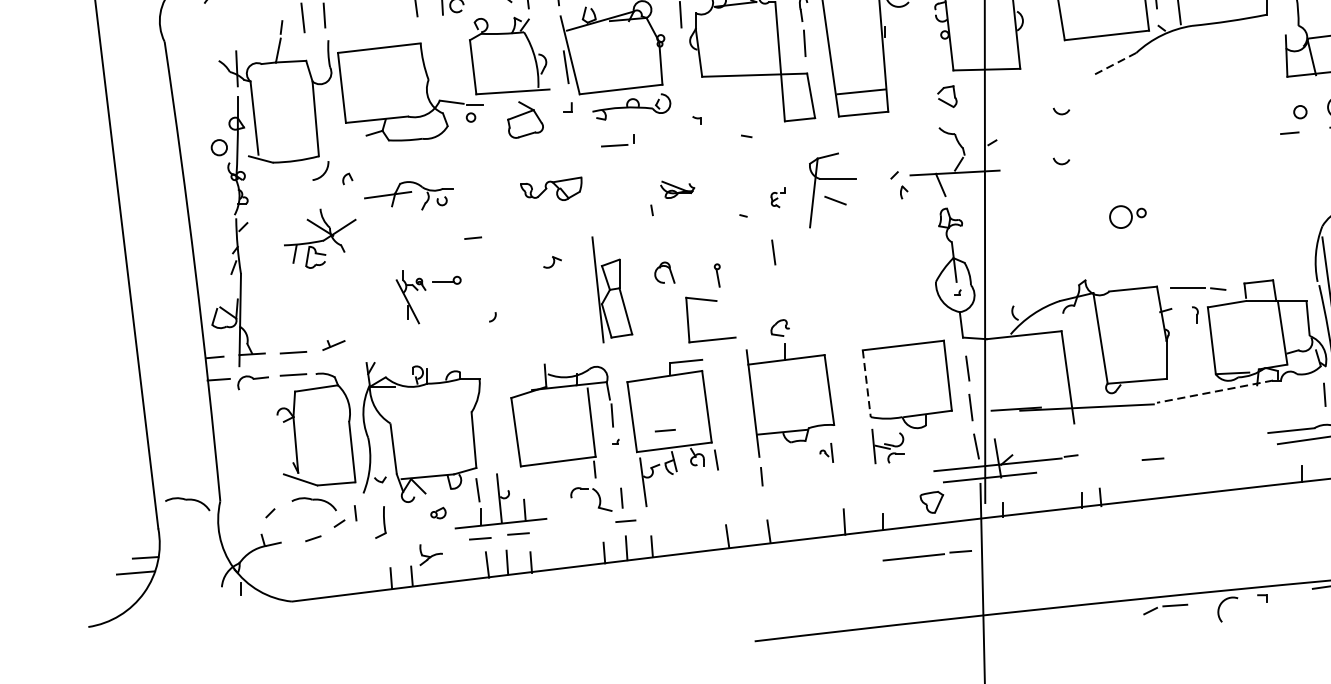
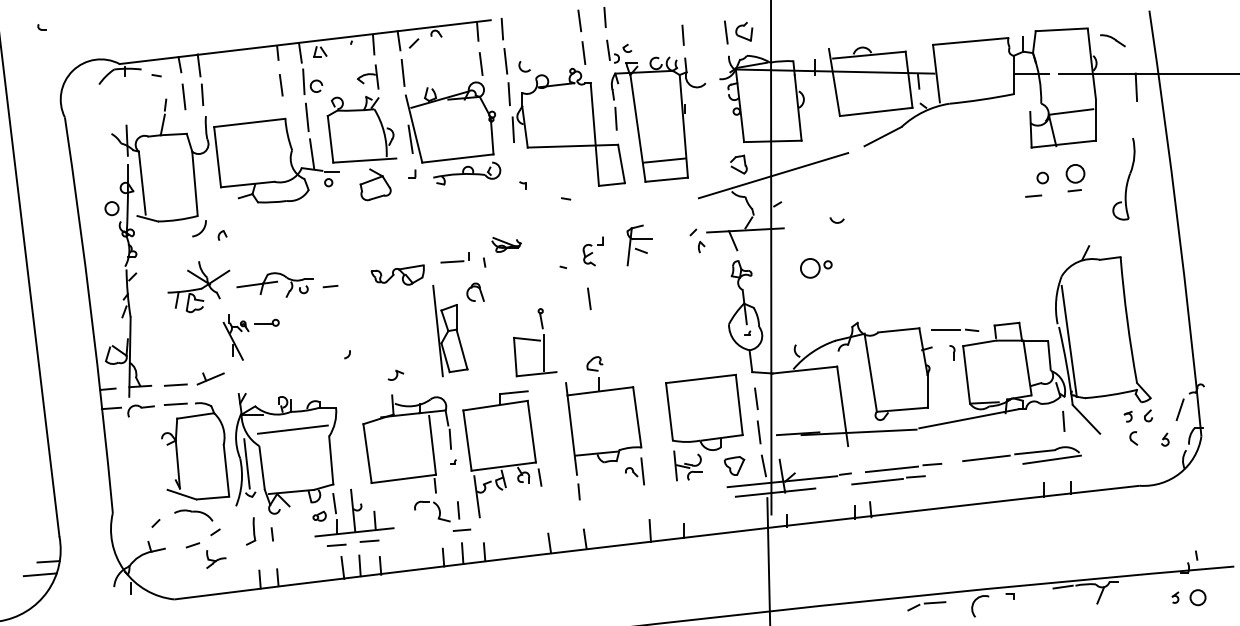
line: (445, 41) -> (306, 117), added
line: (685, 55) -> (513, 129), added
line: (1115, 63) -> (883, 136), dashed -> solid
line: (452, 83) -> (312, 153), added
line: (987, 109) -> (773, 175), added
arc: (1059, 112) -> (835, 178), removed
part: (617, 140) -> (454, 257), moved
part: (550, 188) -> (397, 274), moved
part: (831, 190) -> (639, 245), size x0.62
part: (408, 195) -> (274, 284), moved
part: (777, 197) -> (592, 251), size x1.67
part: (1128, 217) -> (816, 268), moved
part: (552, 261) -> (395, 374), moved
part: (664, 271) -> (475, 291), moved
part: (427, 297) -> (250, 337), moved
line: (721, 314) -> (544, 352), added
part: (333, 344) -> (210, 378), size x1.43
line: (866, 383) -> (669, 411), dashed -> solid
line: (1215, 391) -> (969, 418), dashed -> solid
line: (428, 404) -> (292, 429), added
line: (664, 429) -> (495, 451), removed
line: (1234, 437) -> (986, 458), added
line: (375, 443) -> (246, 463), added
part: (826, 452) -> (634, 471), size x1.67
line: (1108, 464) -> (877, 481), added
part: (931, 501) -> (734, 465), moved
part: (187, 504) -> (84, 515), removed
part: (438, 512) -> (319, 515), moved
line: (354, 513) -> (271, 534), moved
part: (431, 555) -> (216, 559), moved
line: (927, 555) -> (903, 467), moved

